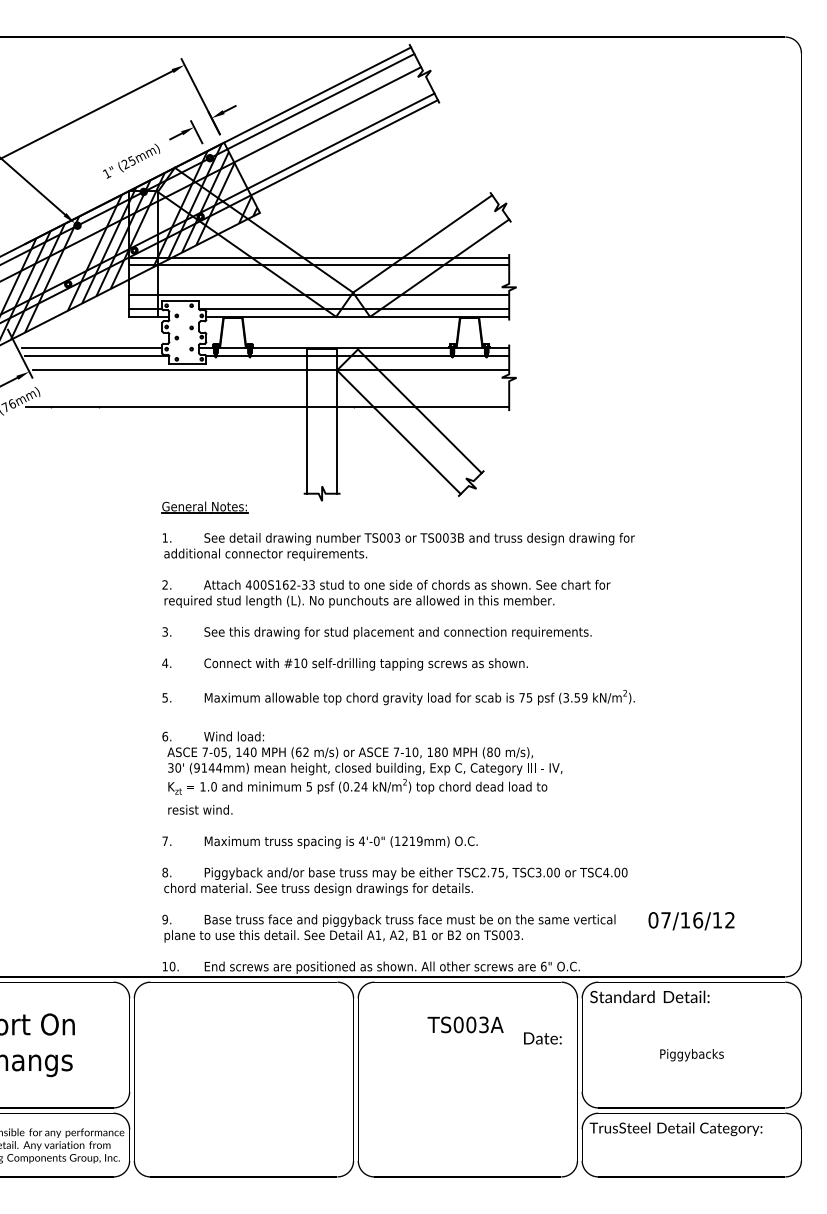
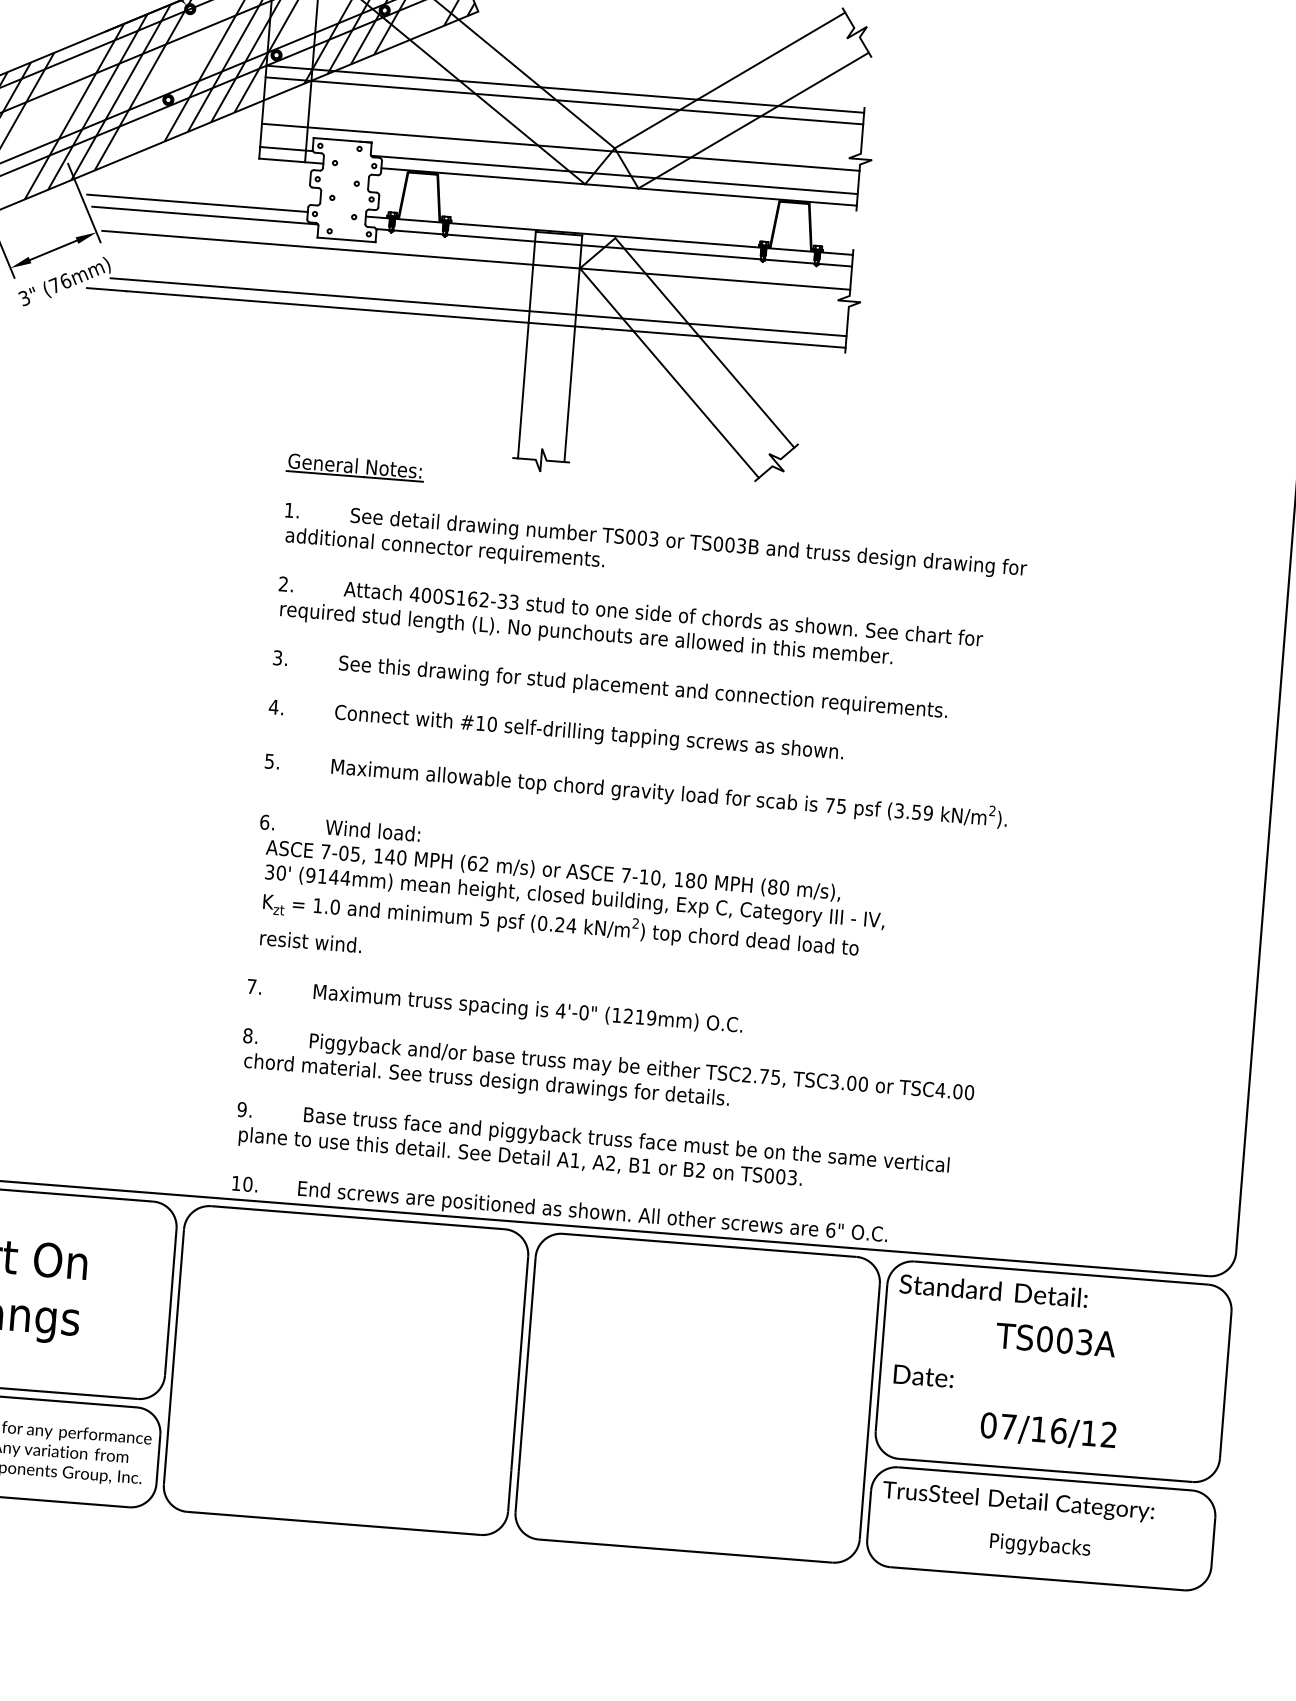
line: (274, 399) -> (478, 306), added
text: (691, 921) -> (1048, 1432), moved
text: (465, 1024) -> (1055, 1339), moved
text: (542, 1038) -> (923, 1376), moved
text: (691, 1055) -> (1039, 1546), moved

